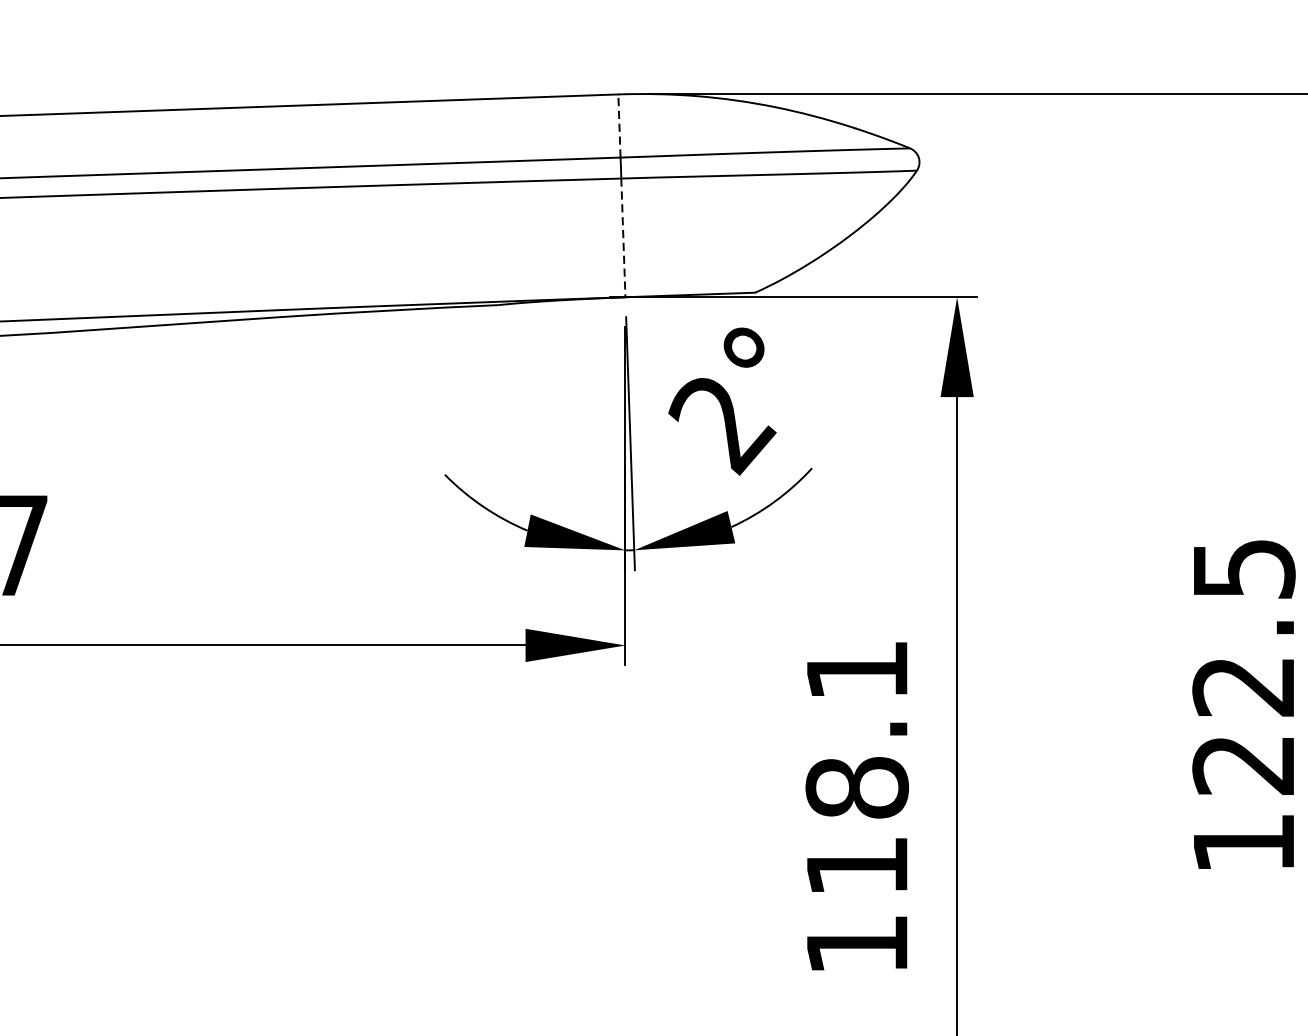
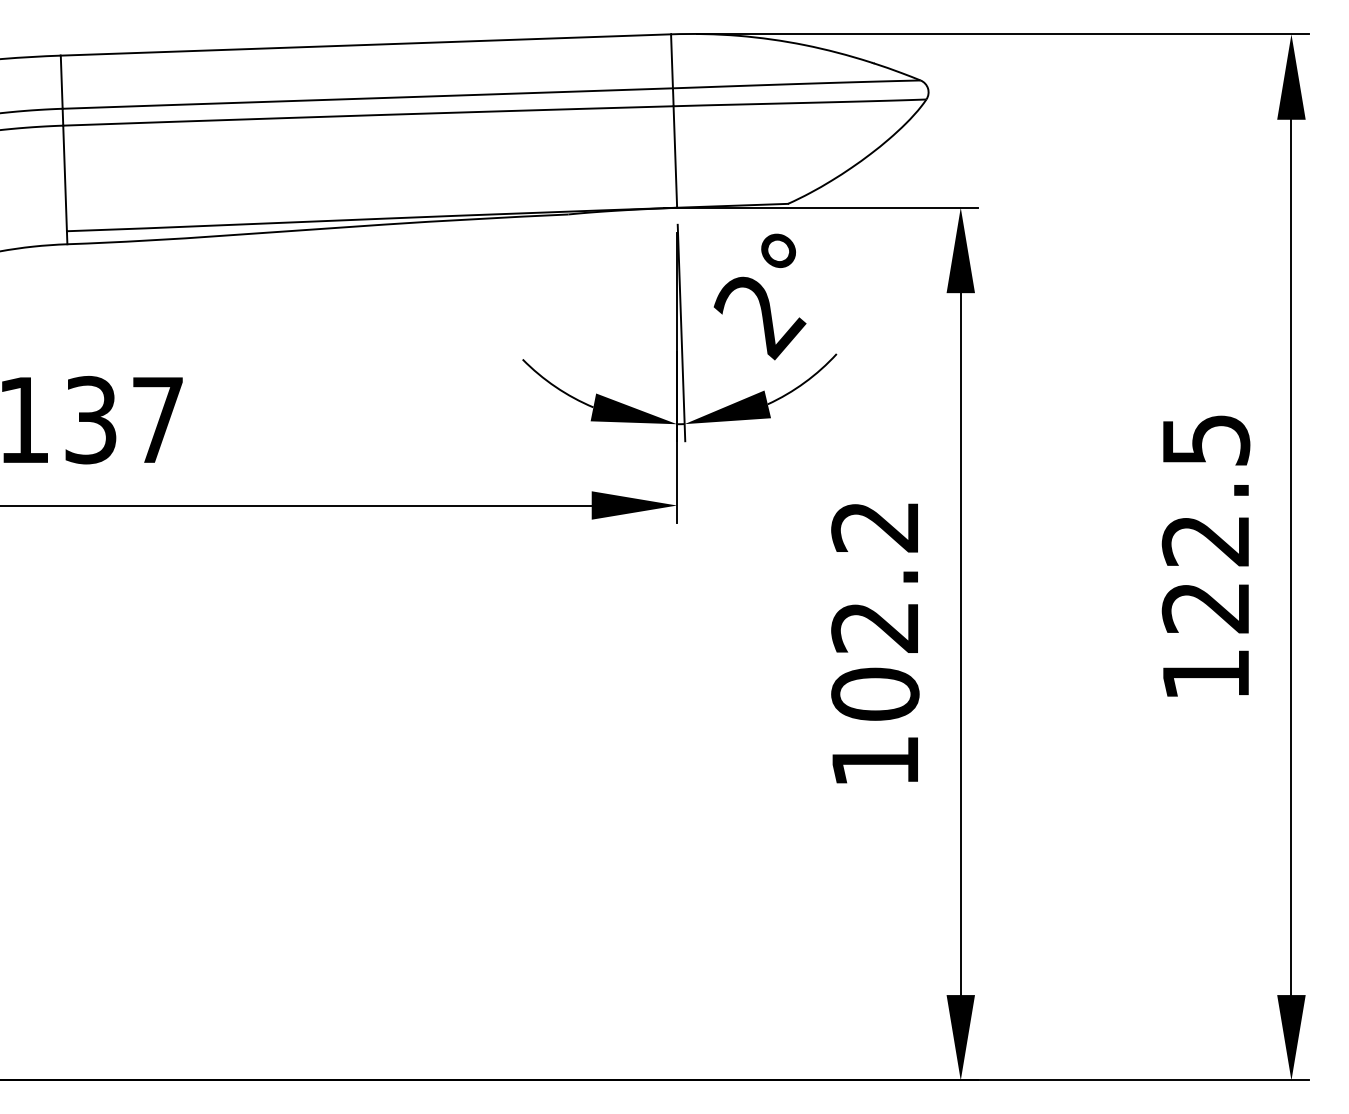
line: (618, 125) -> (671, 60), dashed -> solid
line: (623, 238) -> (675, 157), dashed -> solid
text: (857, 769) -> (875, 611), 118.1 -> 102.2

